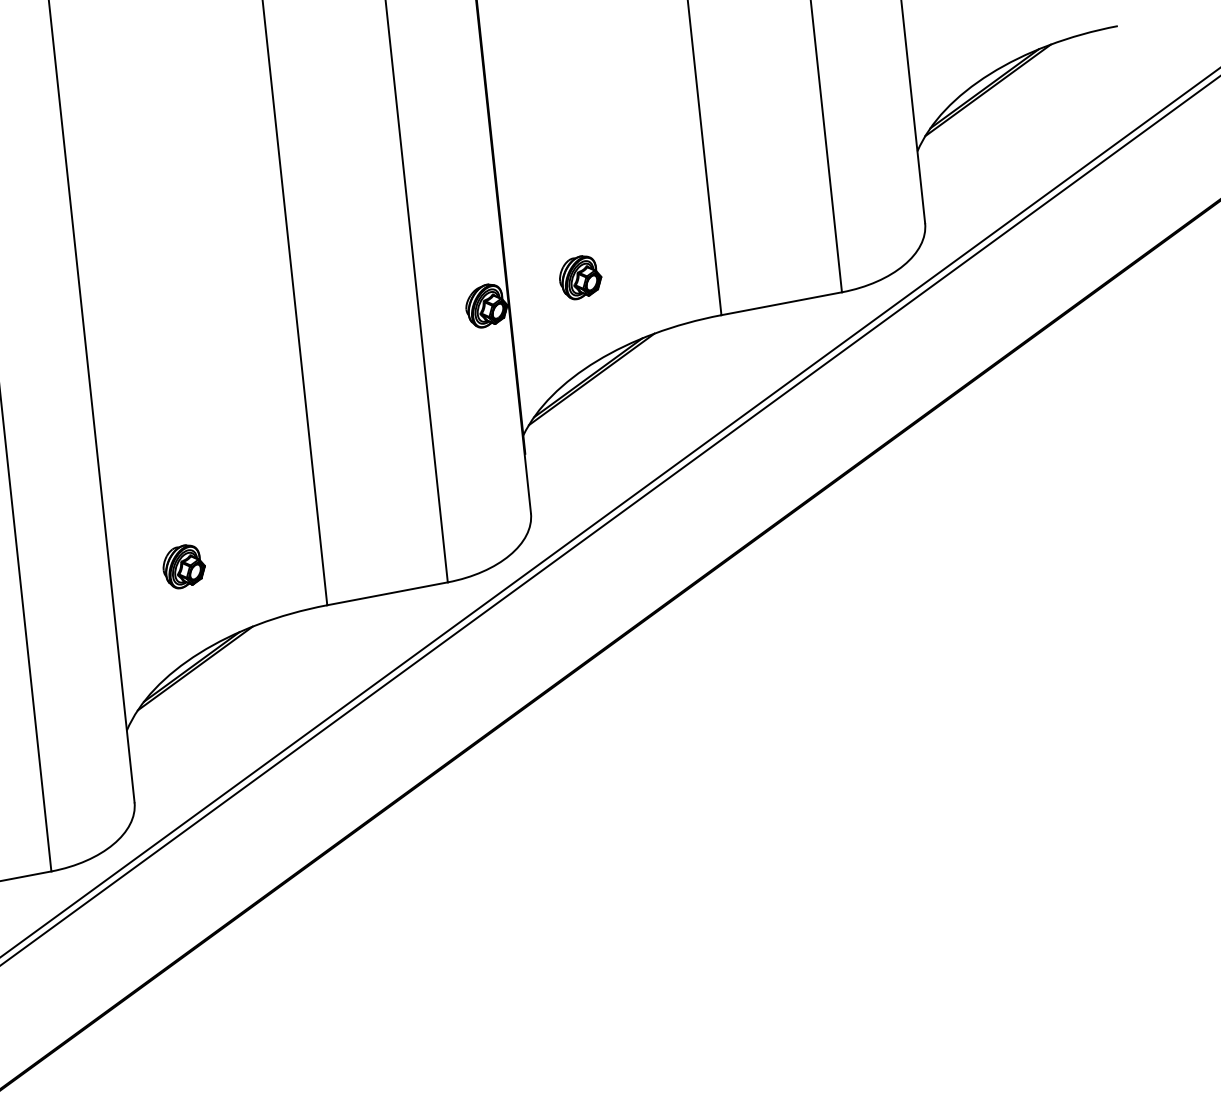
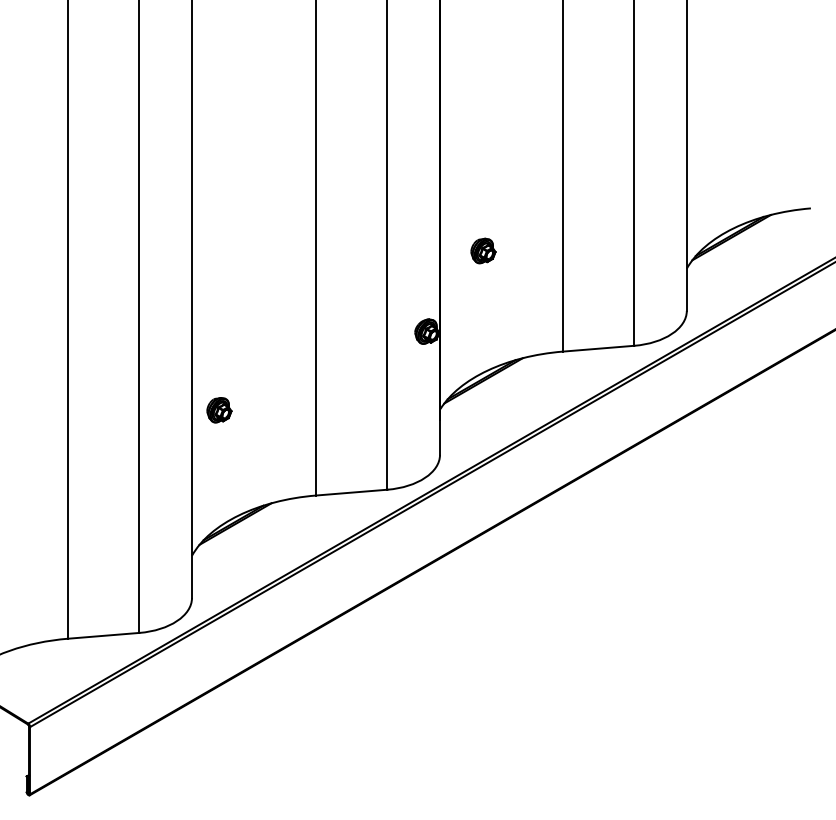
part: (580, 276) -> (483, 250), moved
part: (184, 567) -> (219, 410), moved

